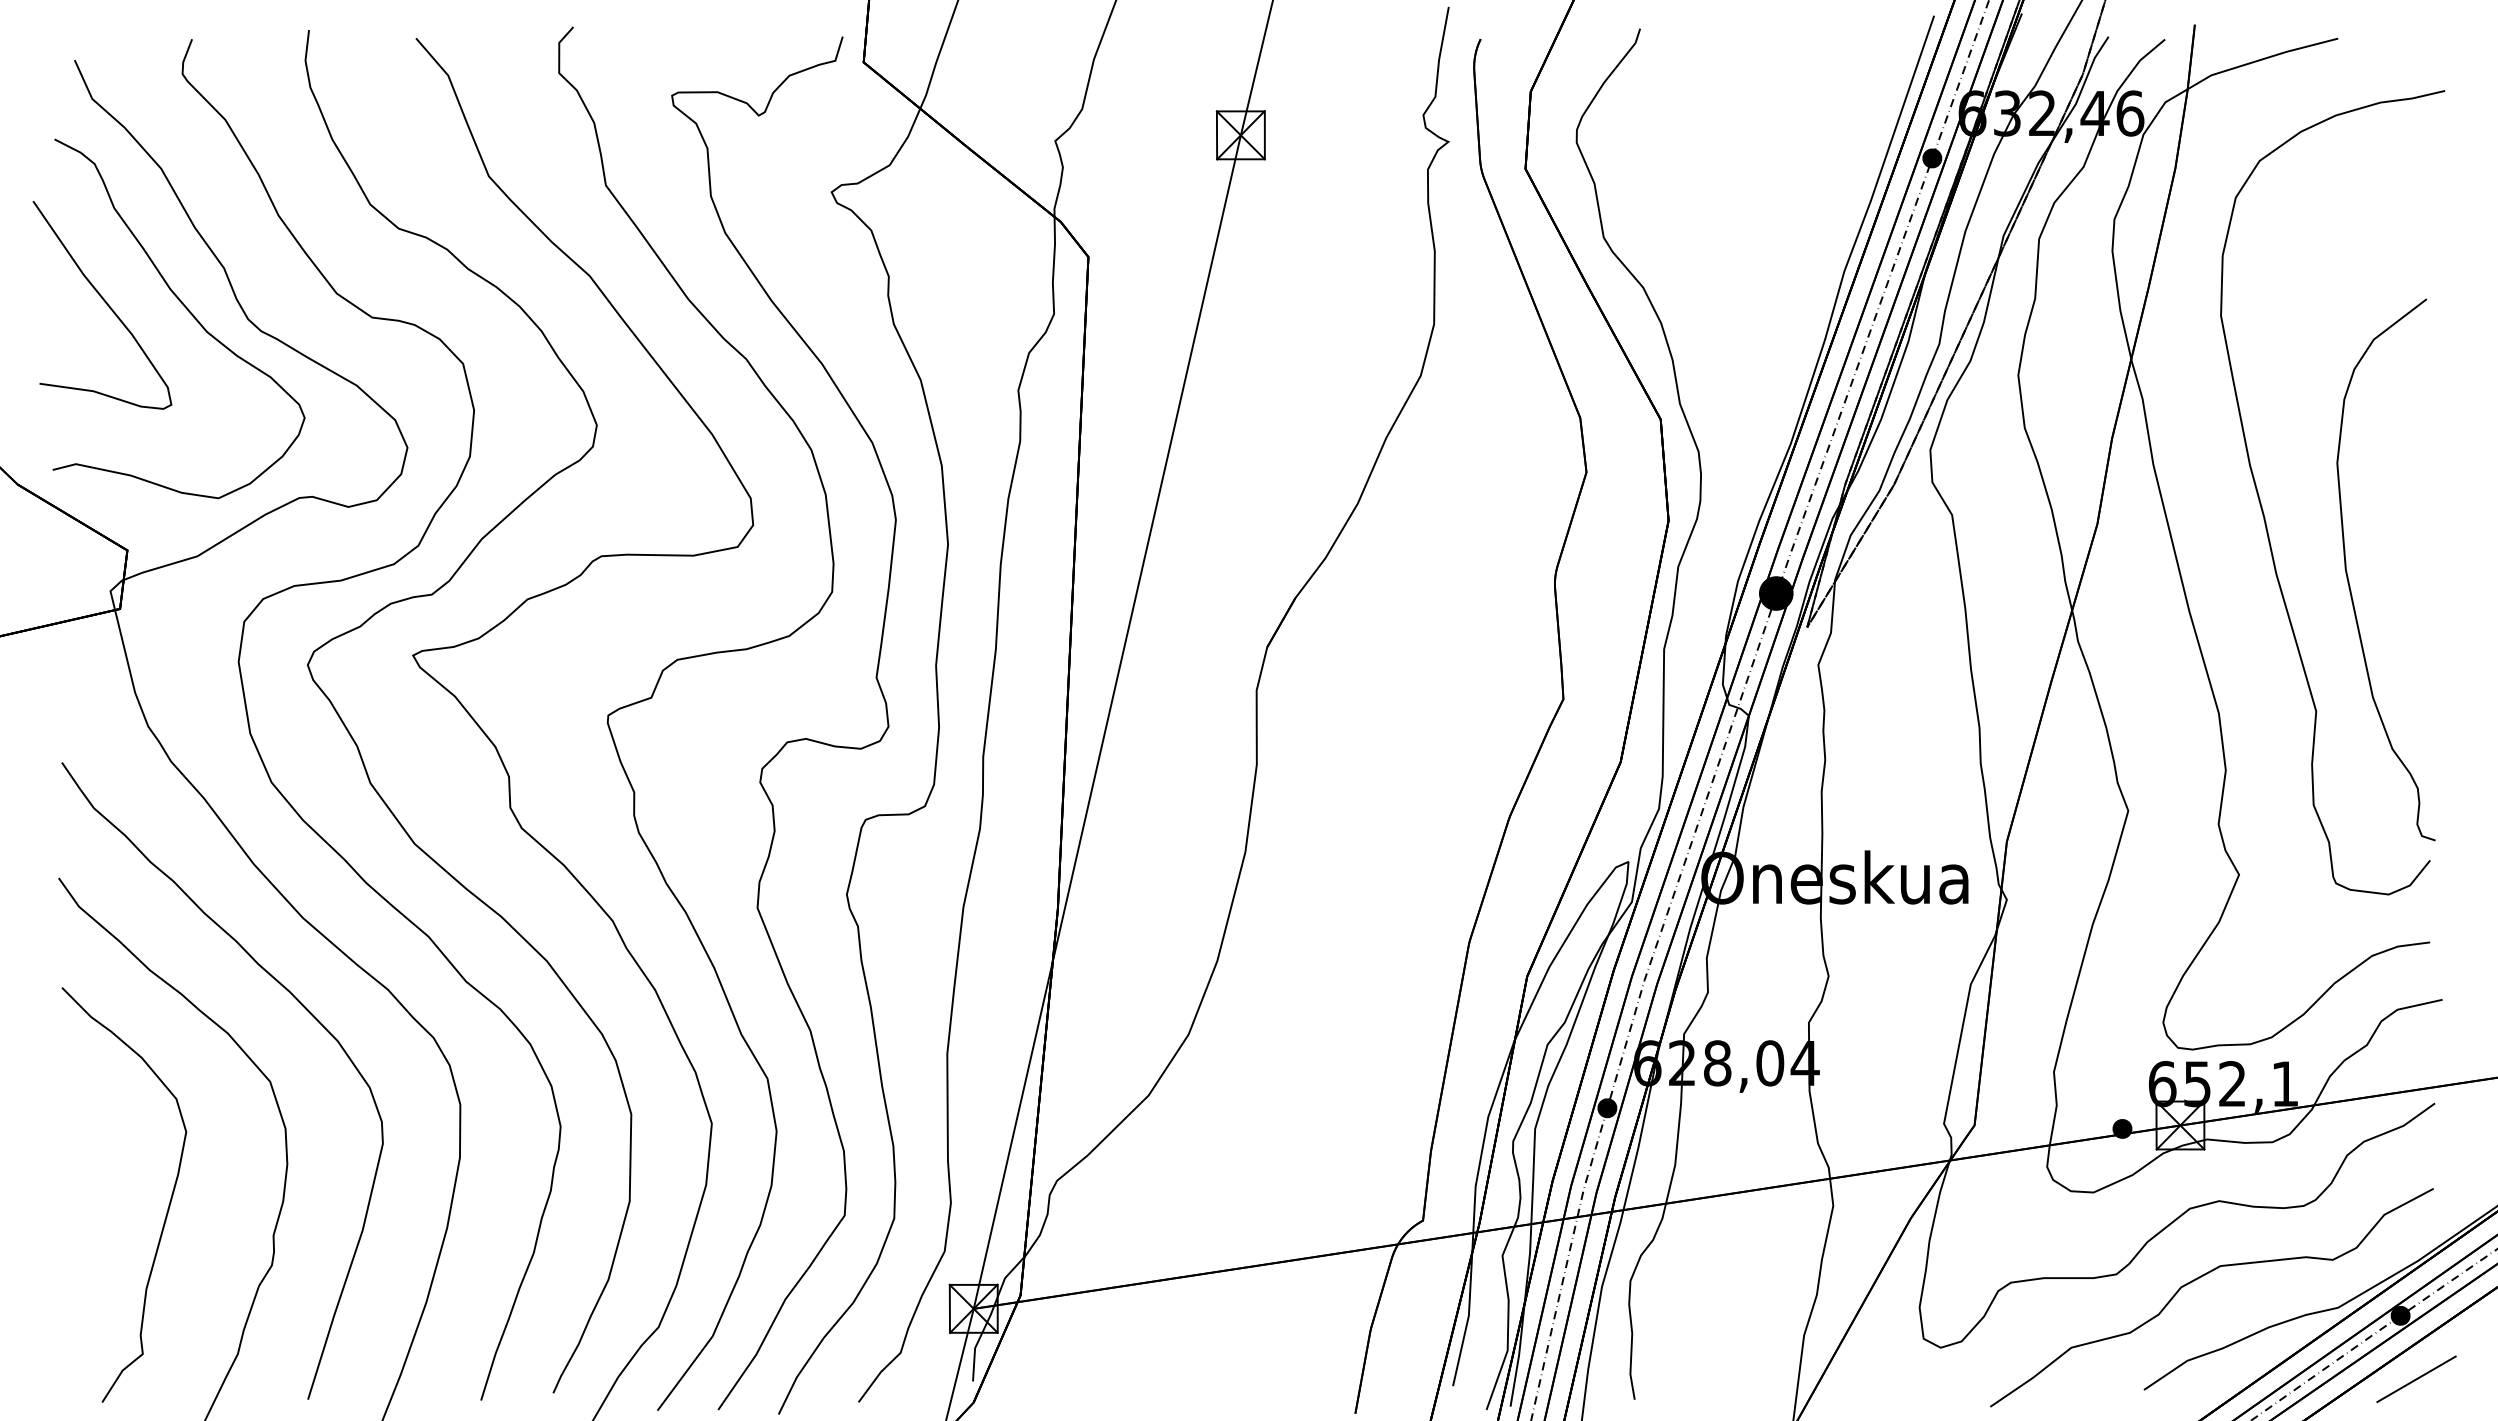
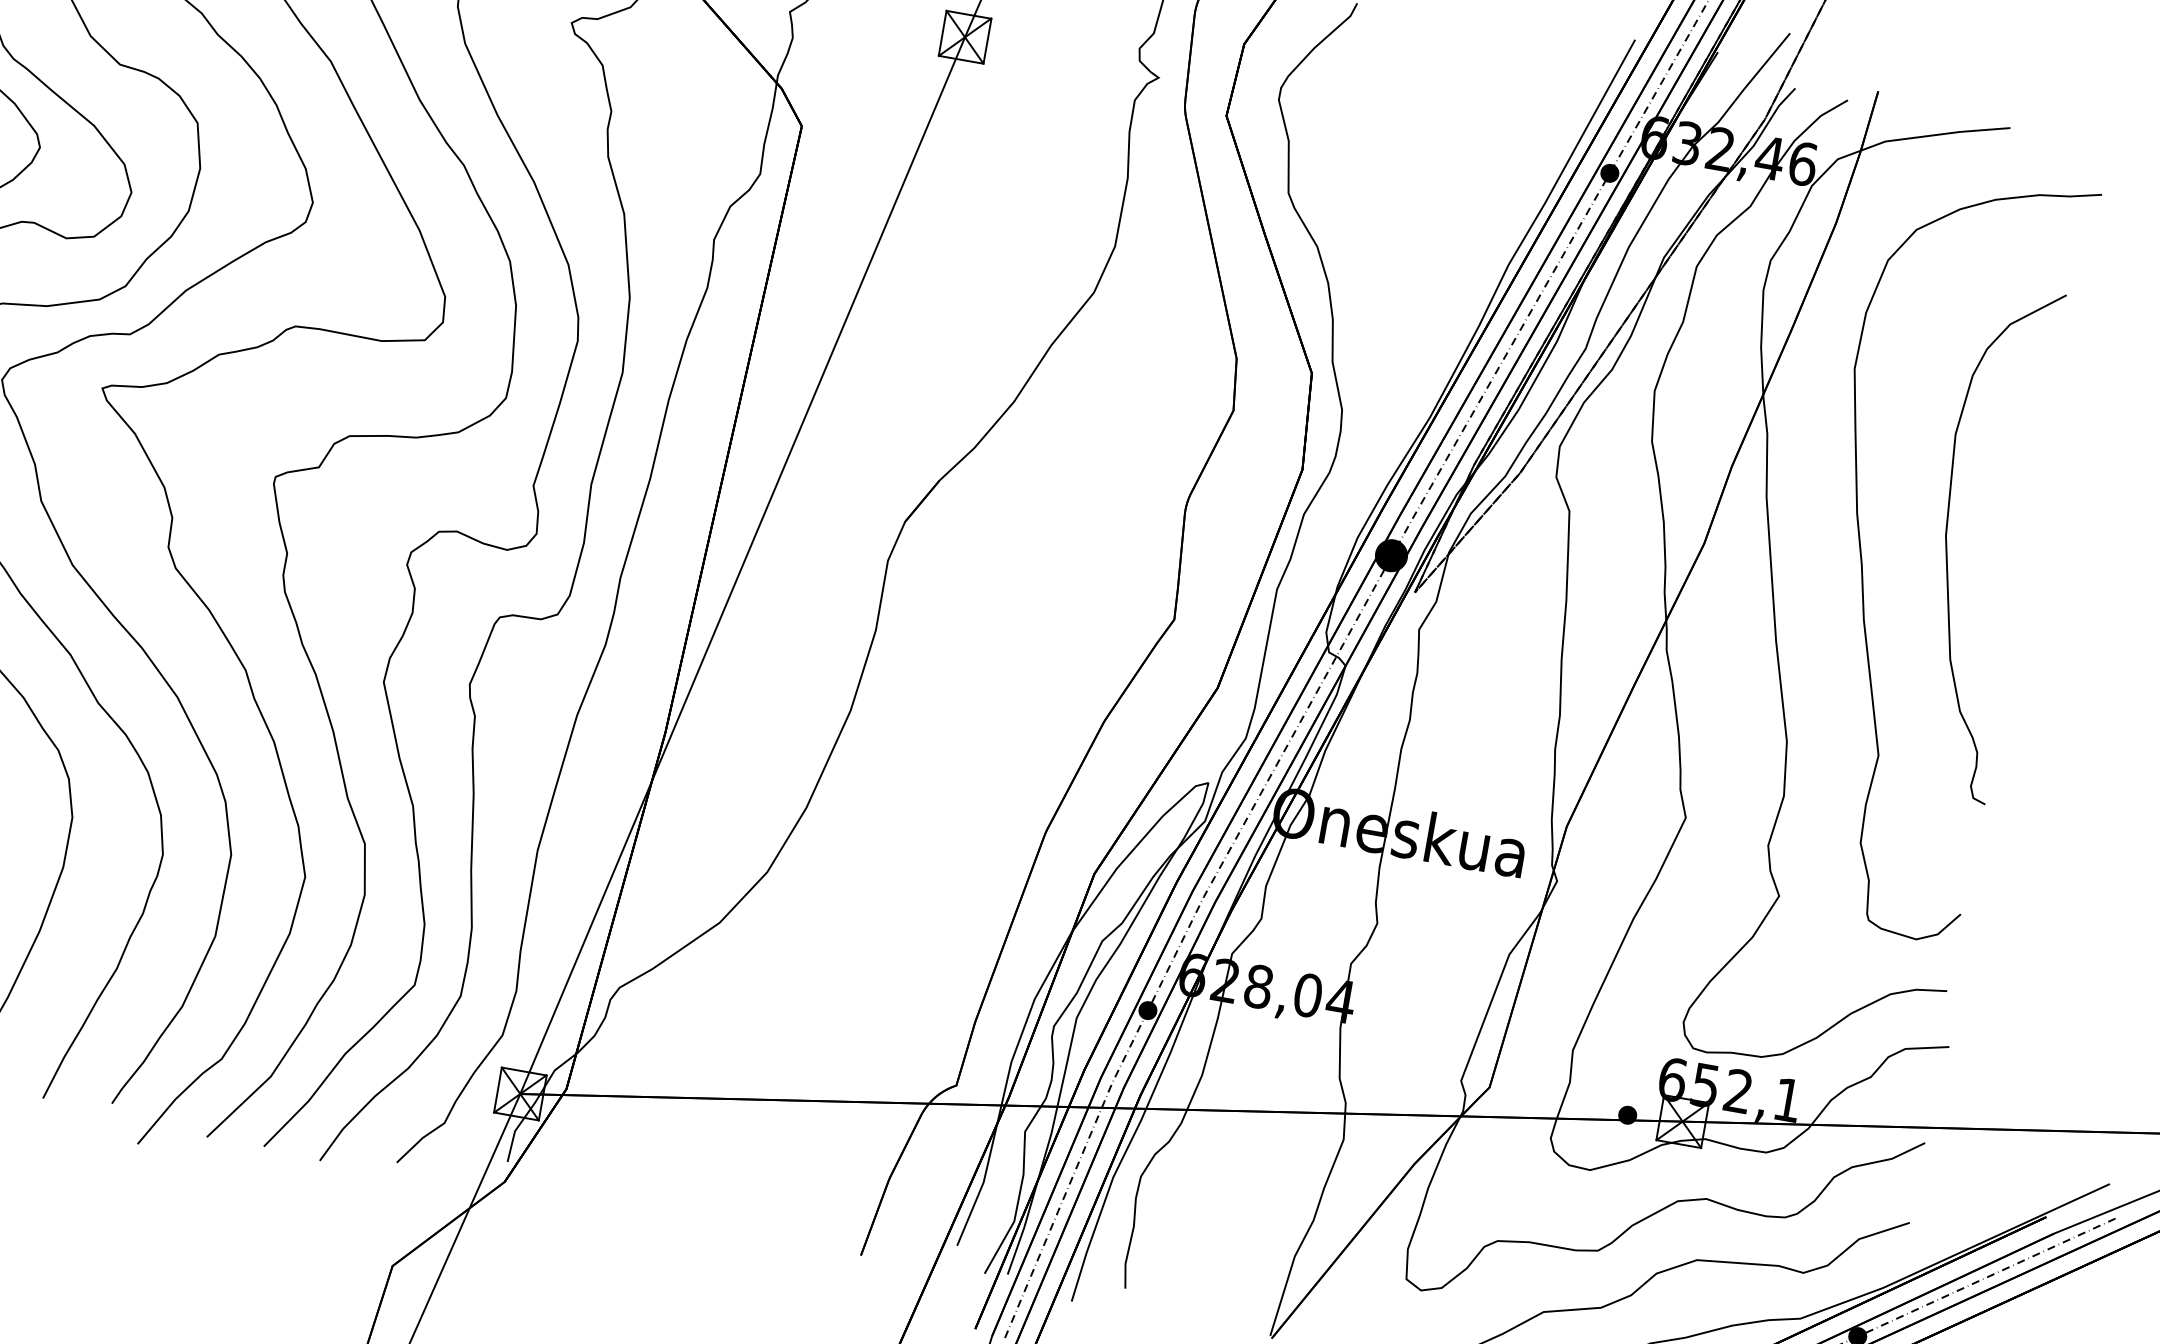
curve: (2348, 576) -> (1947, 542), moved

